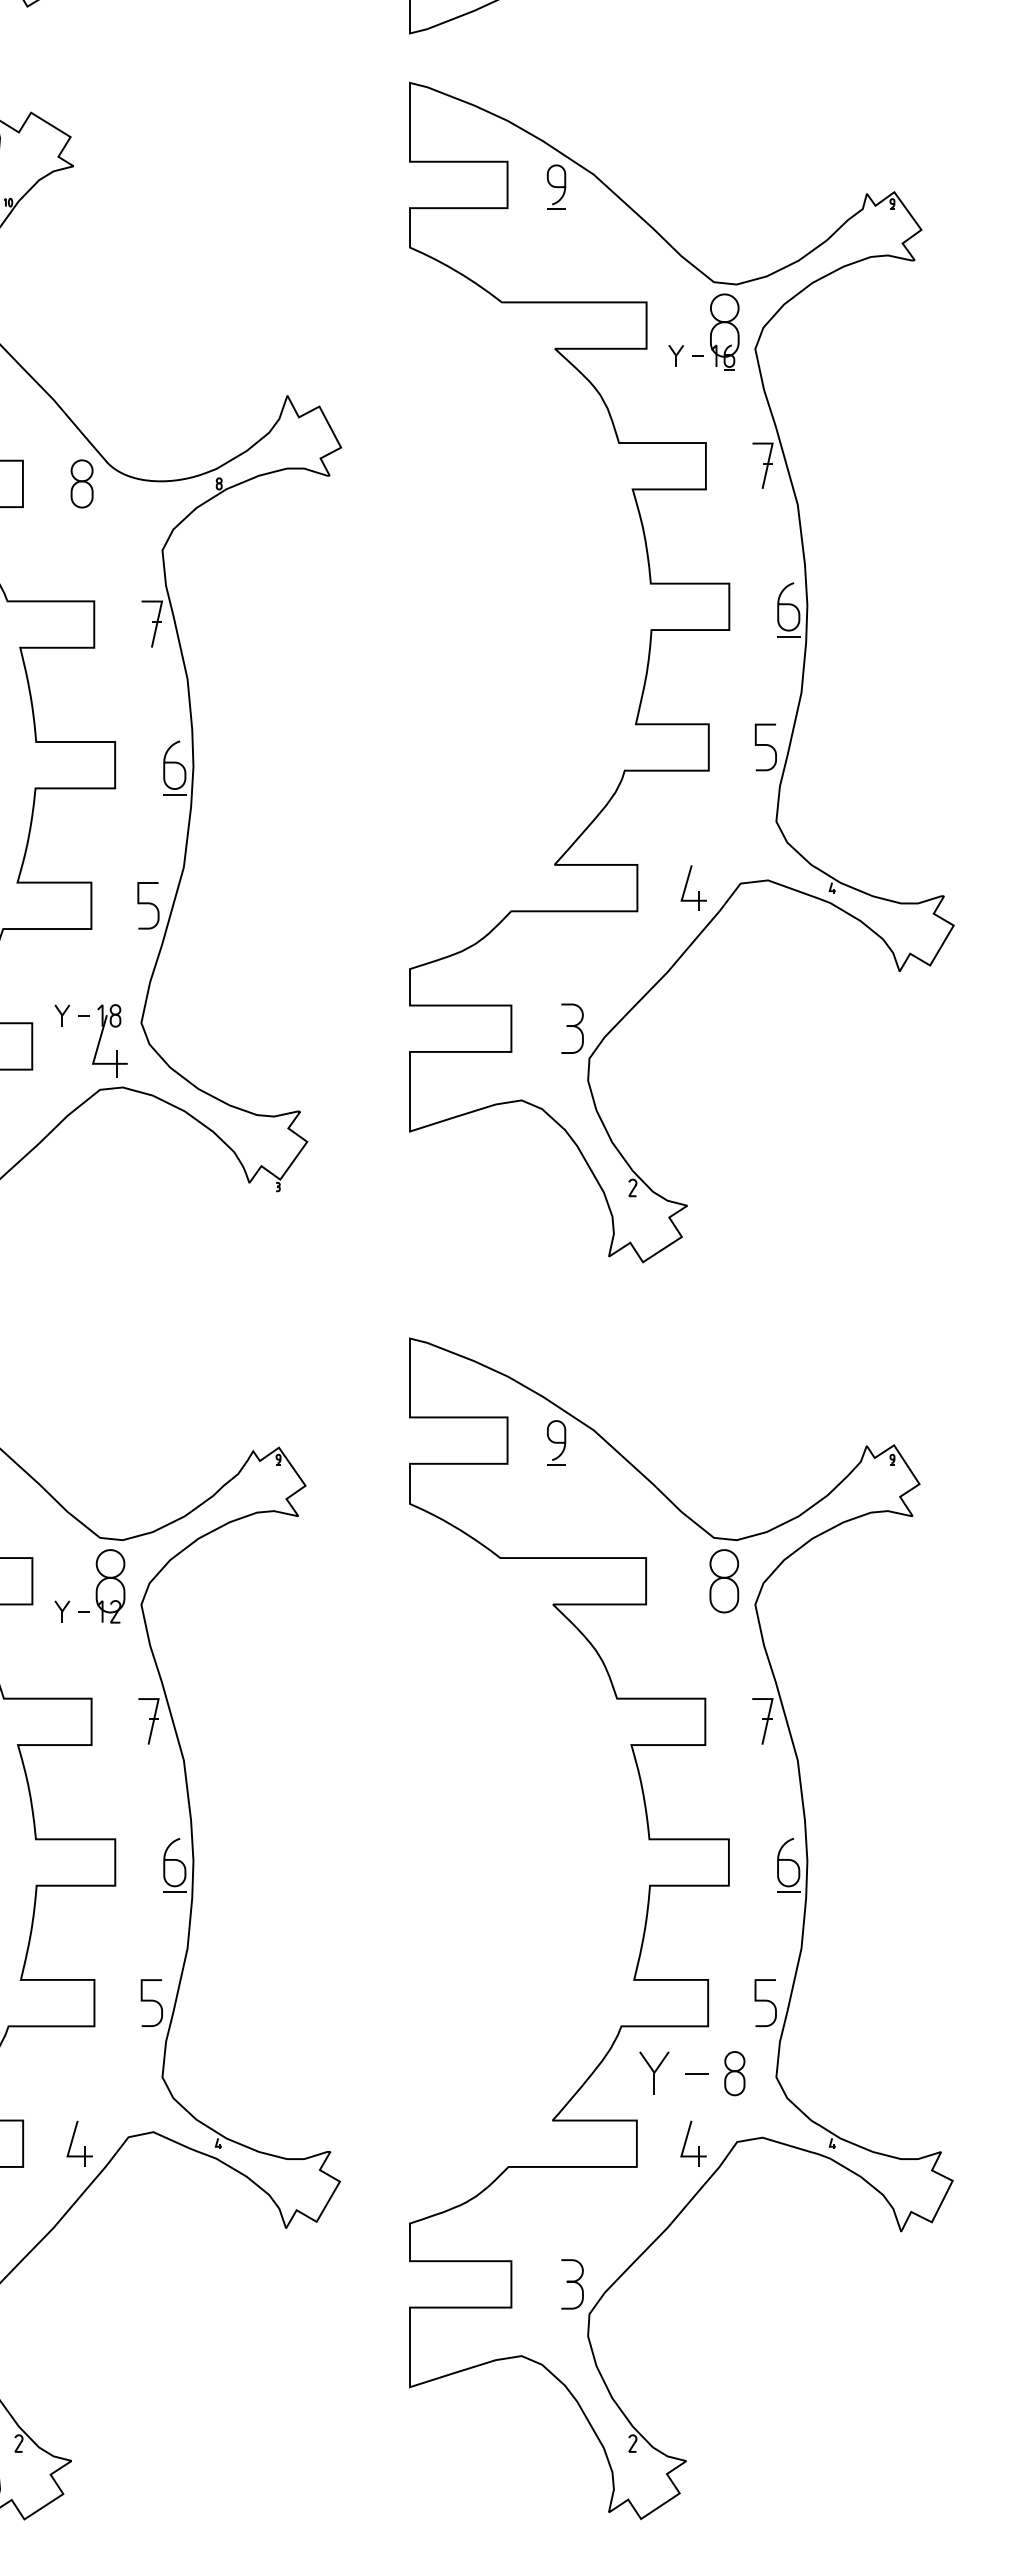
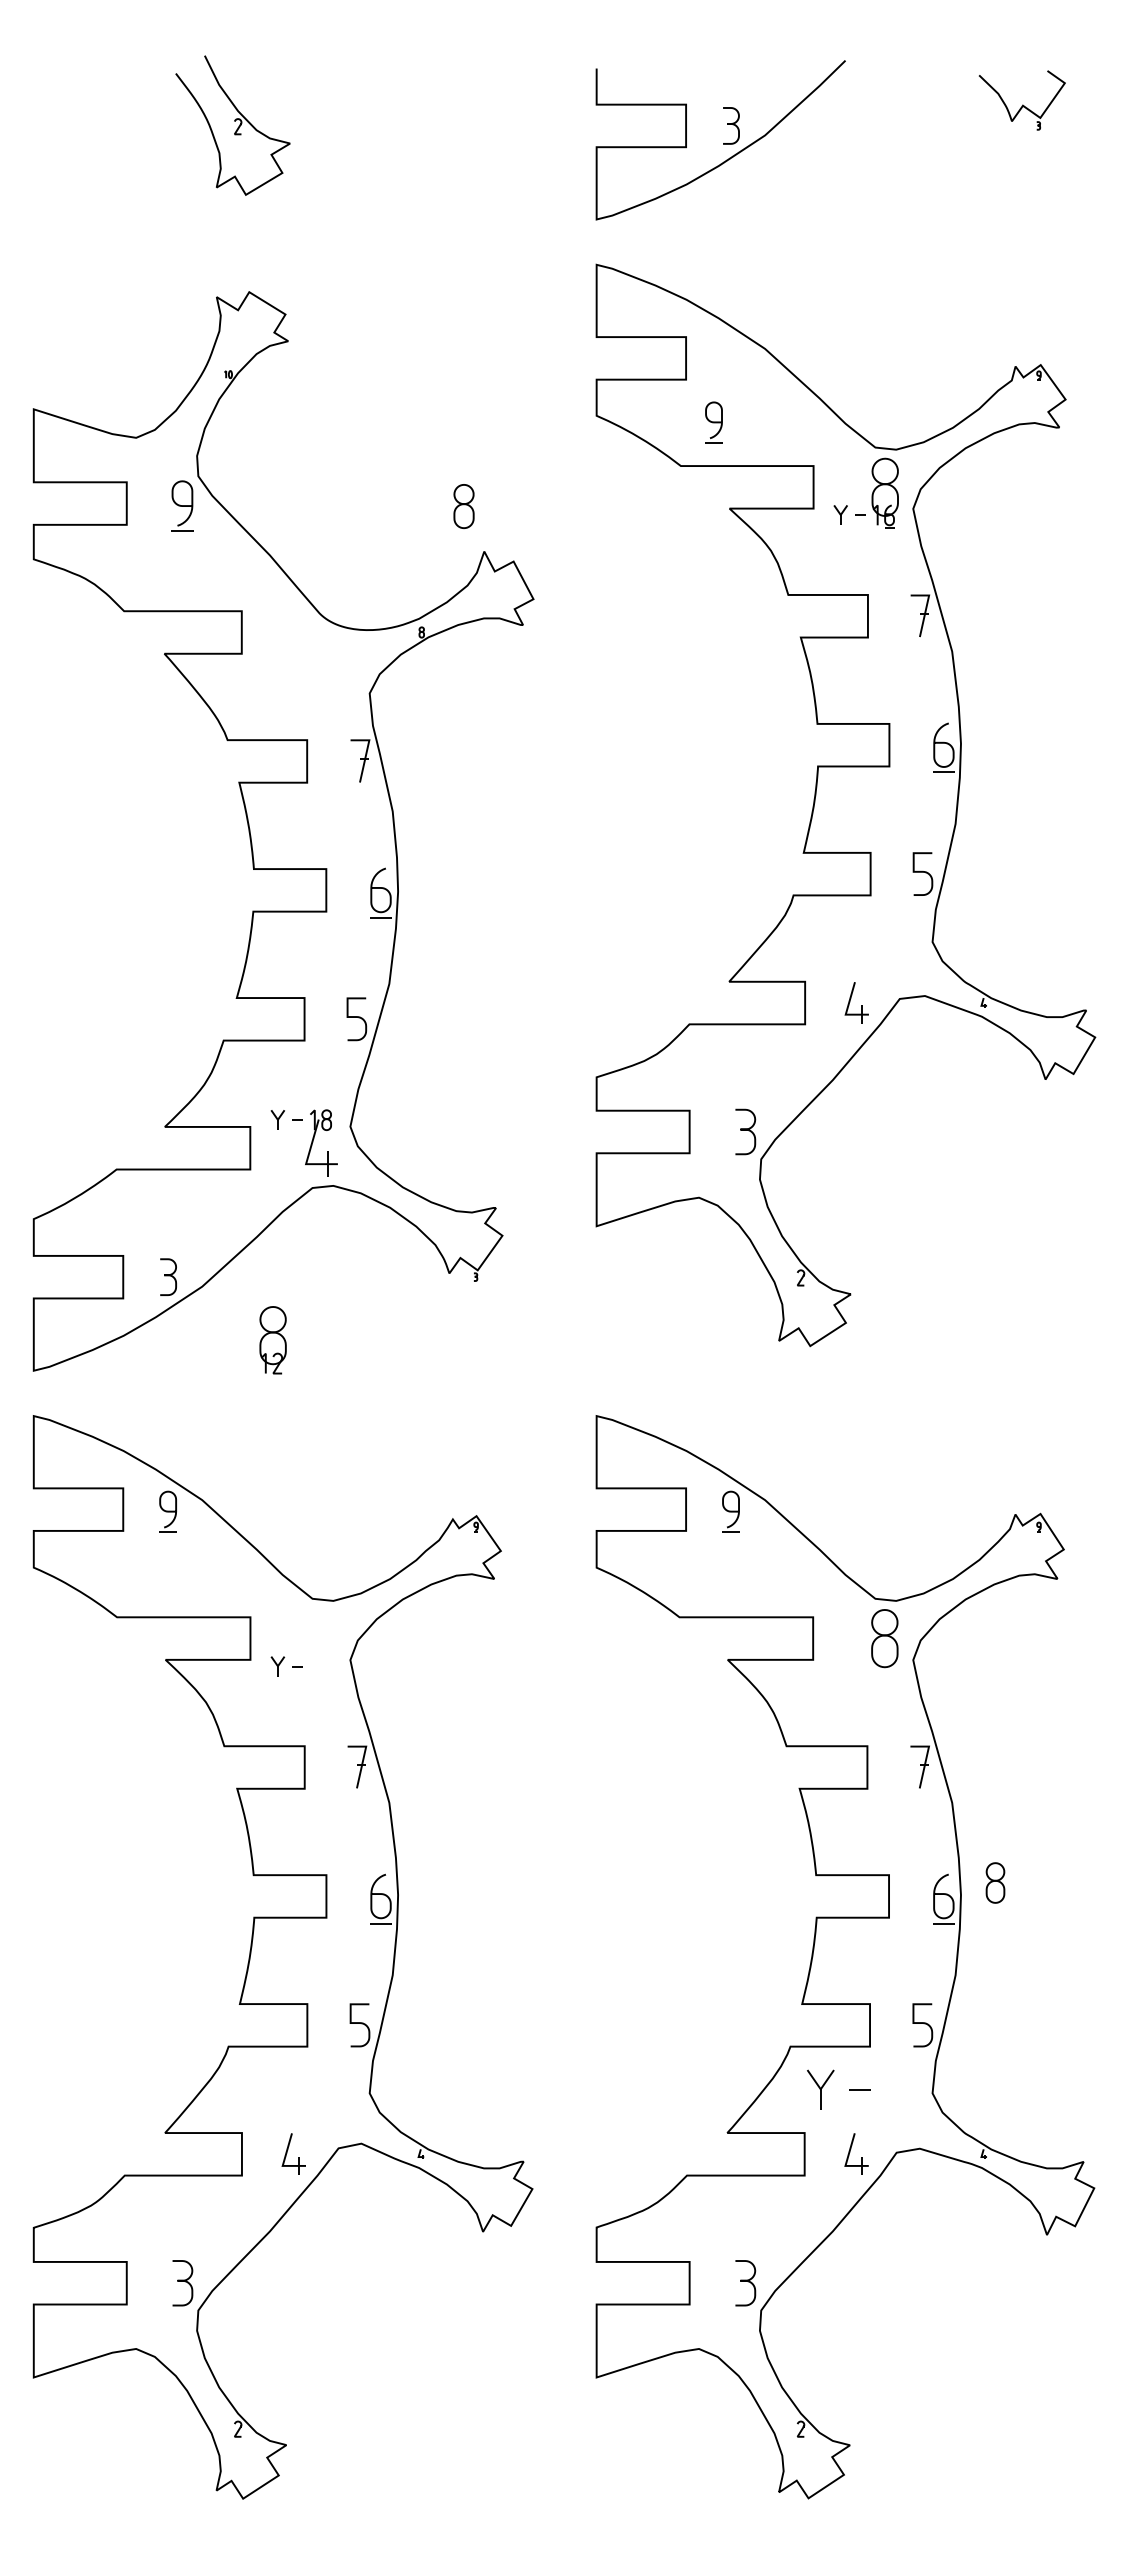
part: (555, 187) -> (713, 422), moved
part: (81, 483) -> (463, 506), moved
part: (109, 1586) -> (272, 1340), moved
part: (734, 2073) -> (995, 1882), moved

